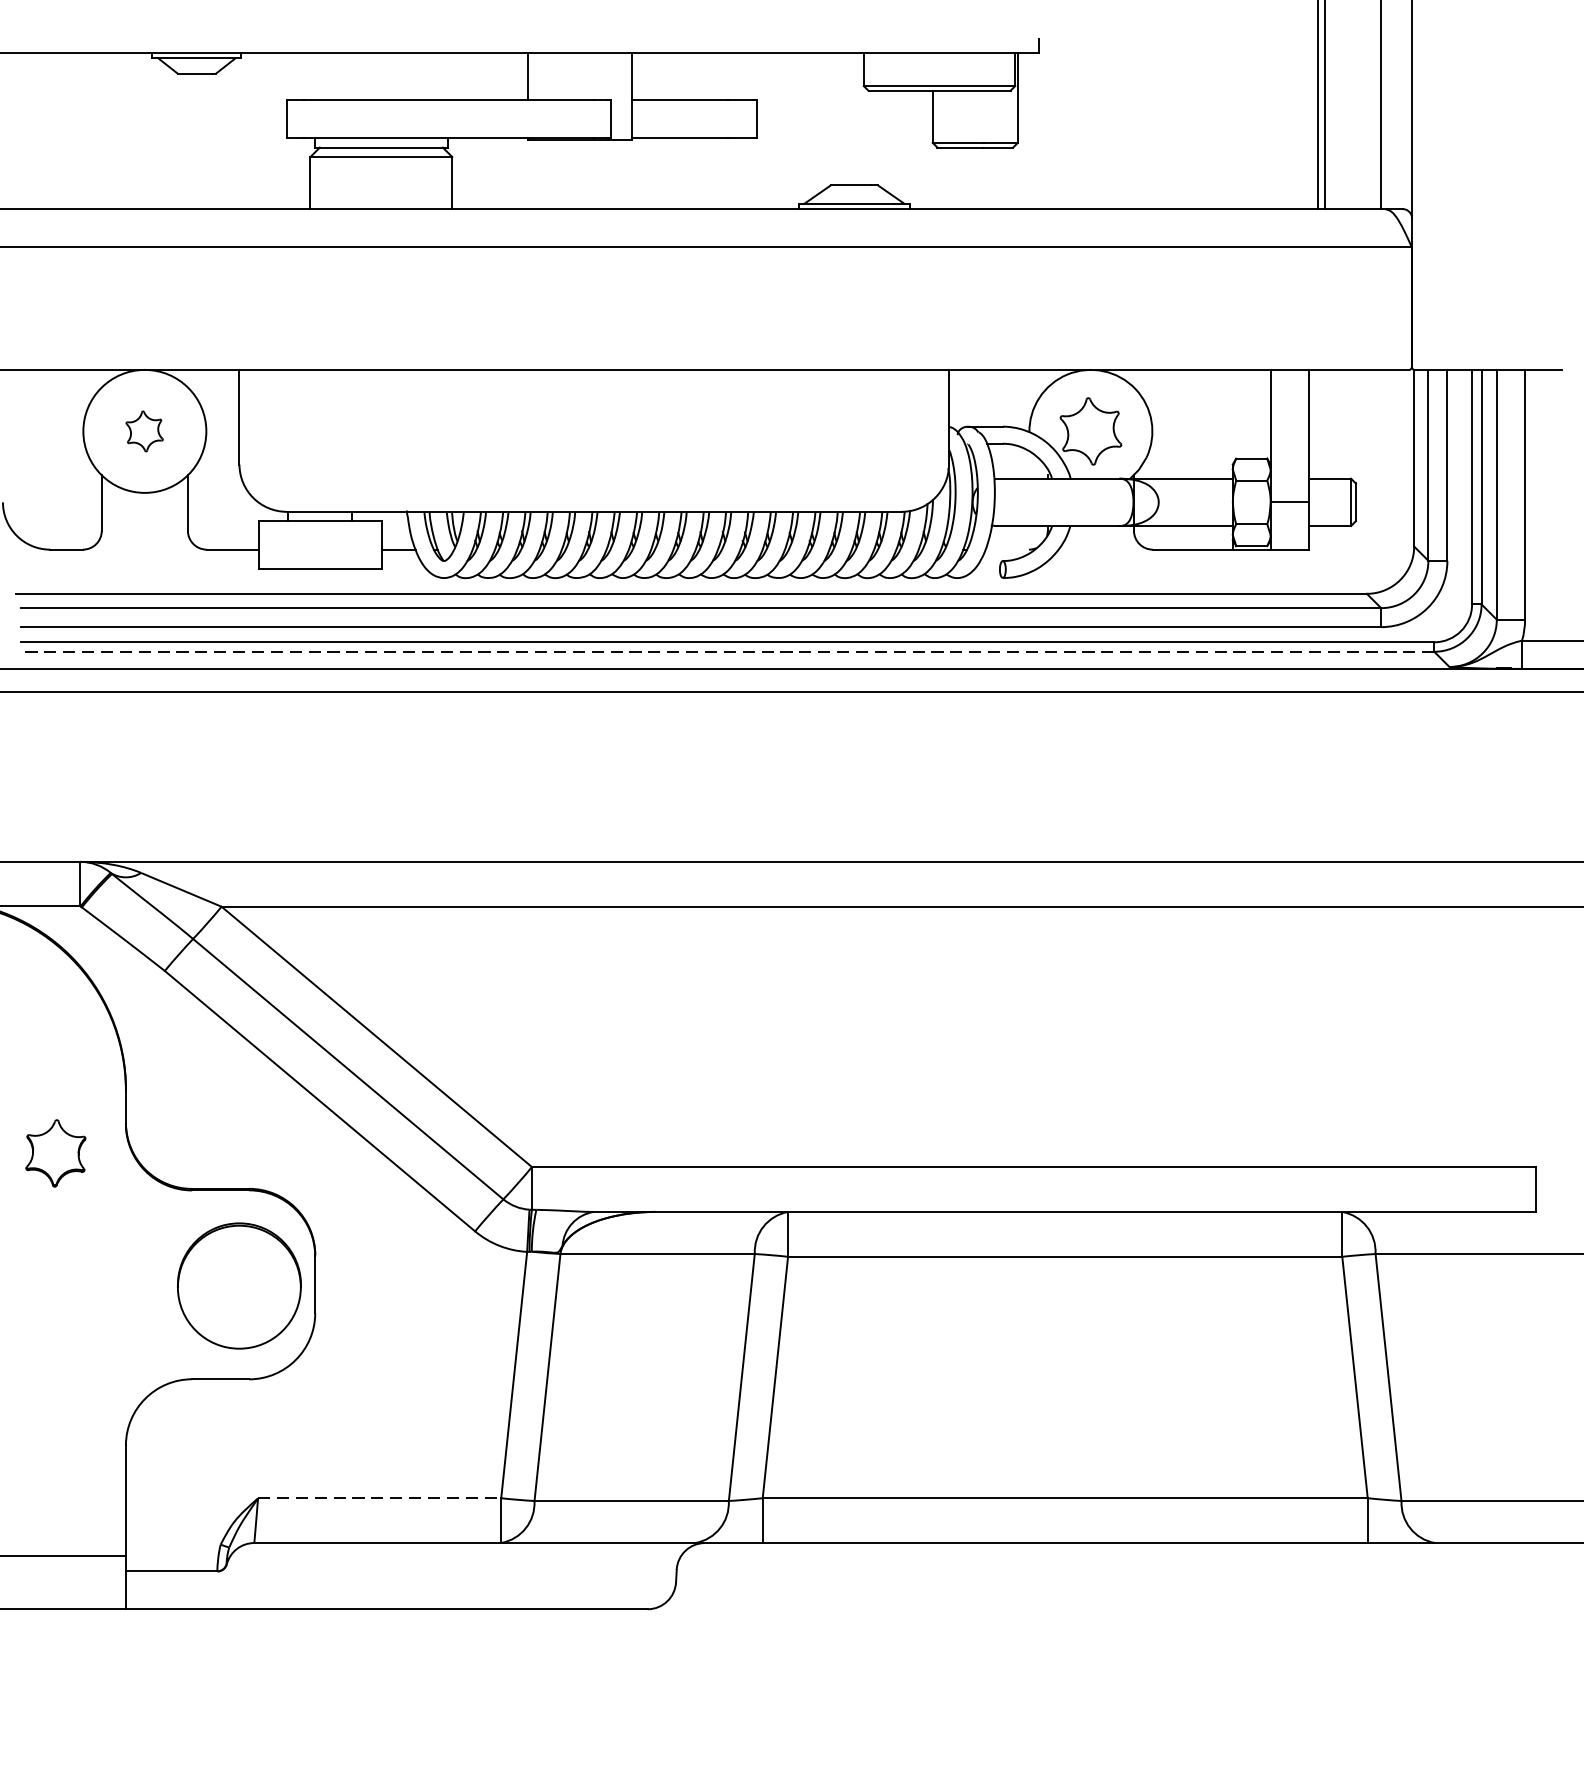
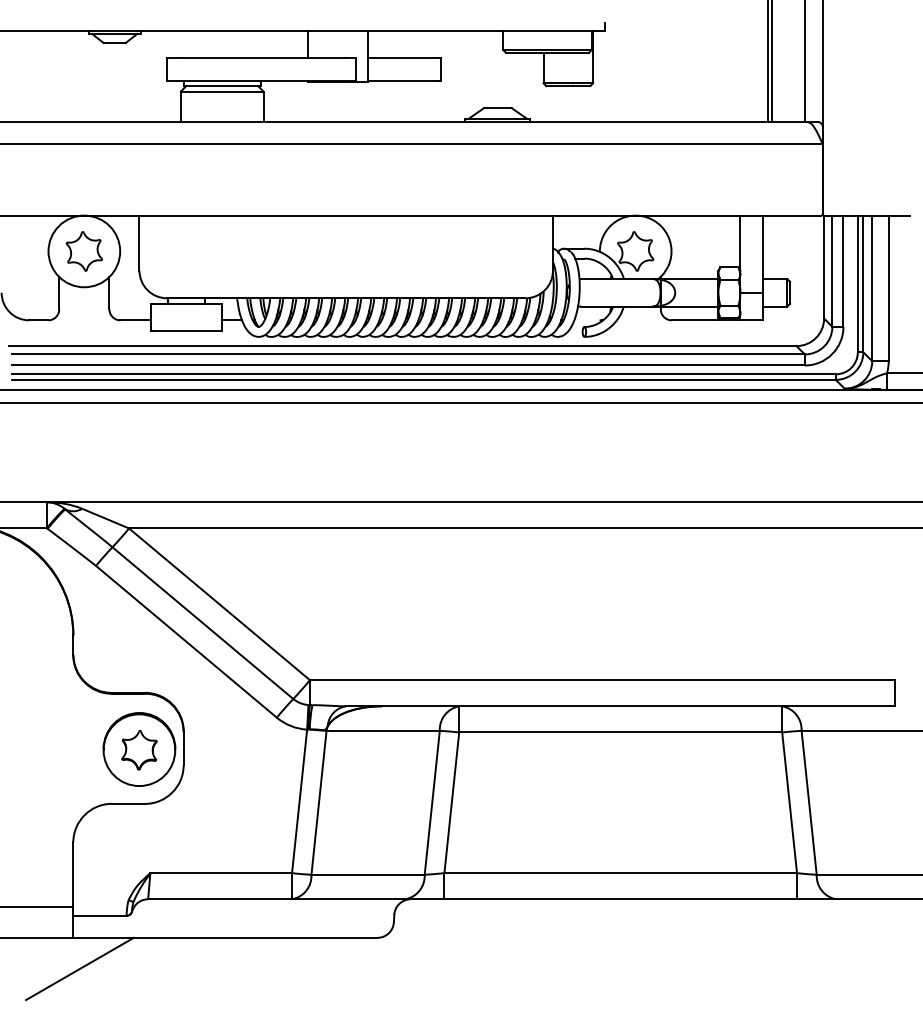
part: (143, 431) -> (83, 251), size x1.67
line: (726, 651) -> (423, 379), dashed -> solid
part: (55, 1153) -> (139, 750), moved
line: (380, 1498) -> (221, 873), dashed -> solid
line: (136, 1661) -> (79, 968), added

